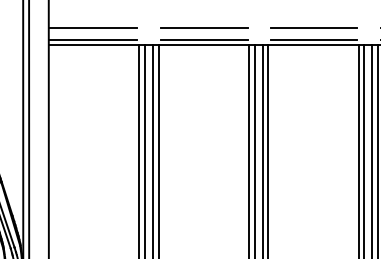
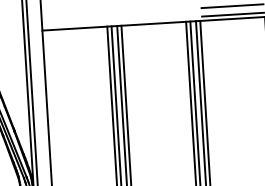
line: (92, 27) -> (73, 15), removed
line: (204, 27) -> (153, 10), removed
line: (92, 39) -> (73, 24), removed
line: (203, 39) -> (153, 19), removed

